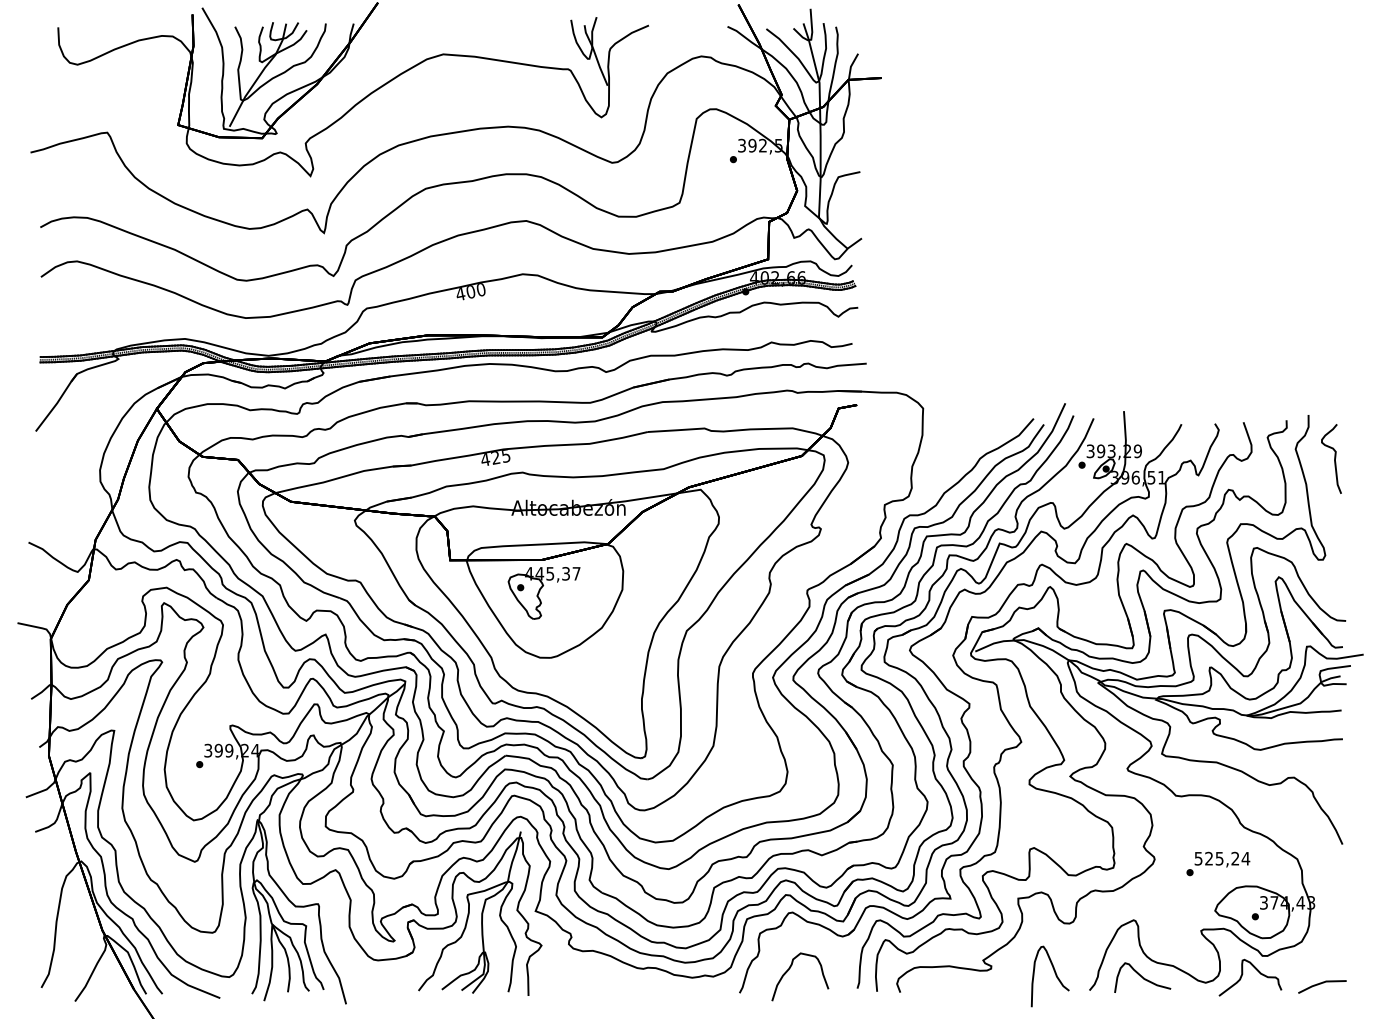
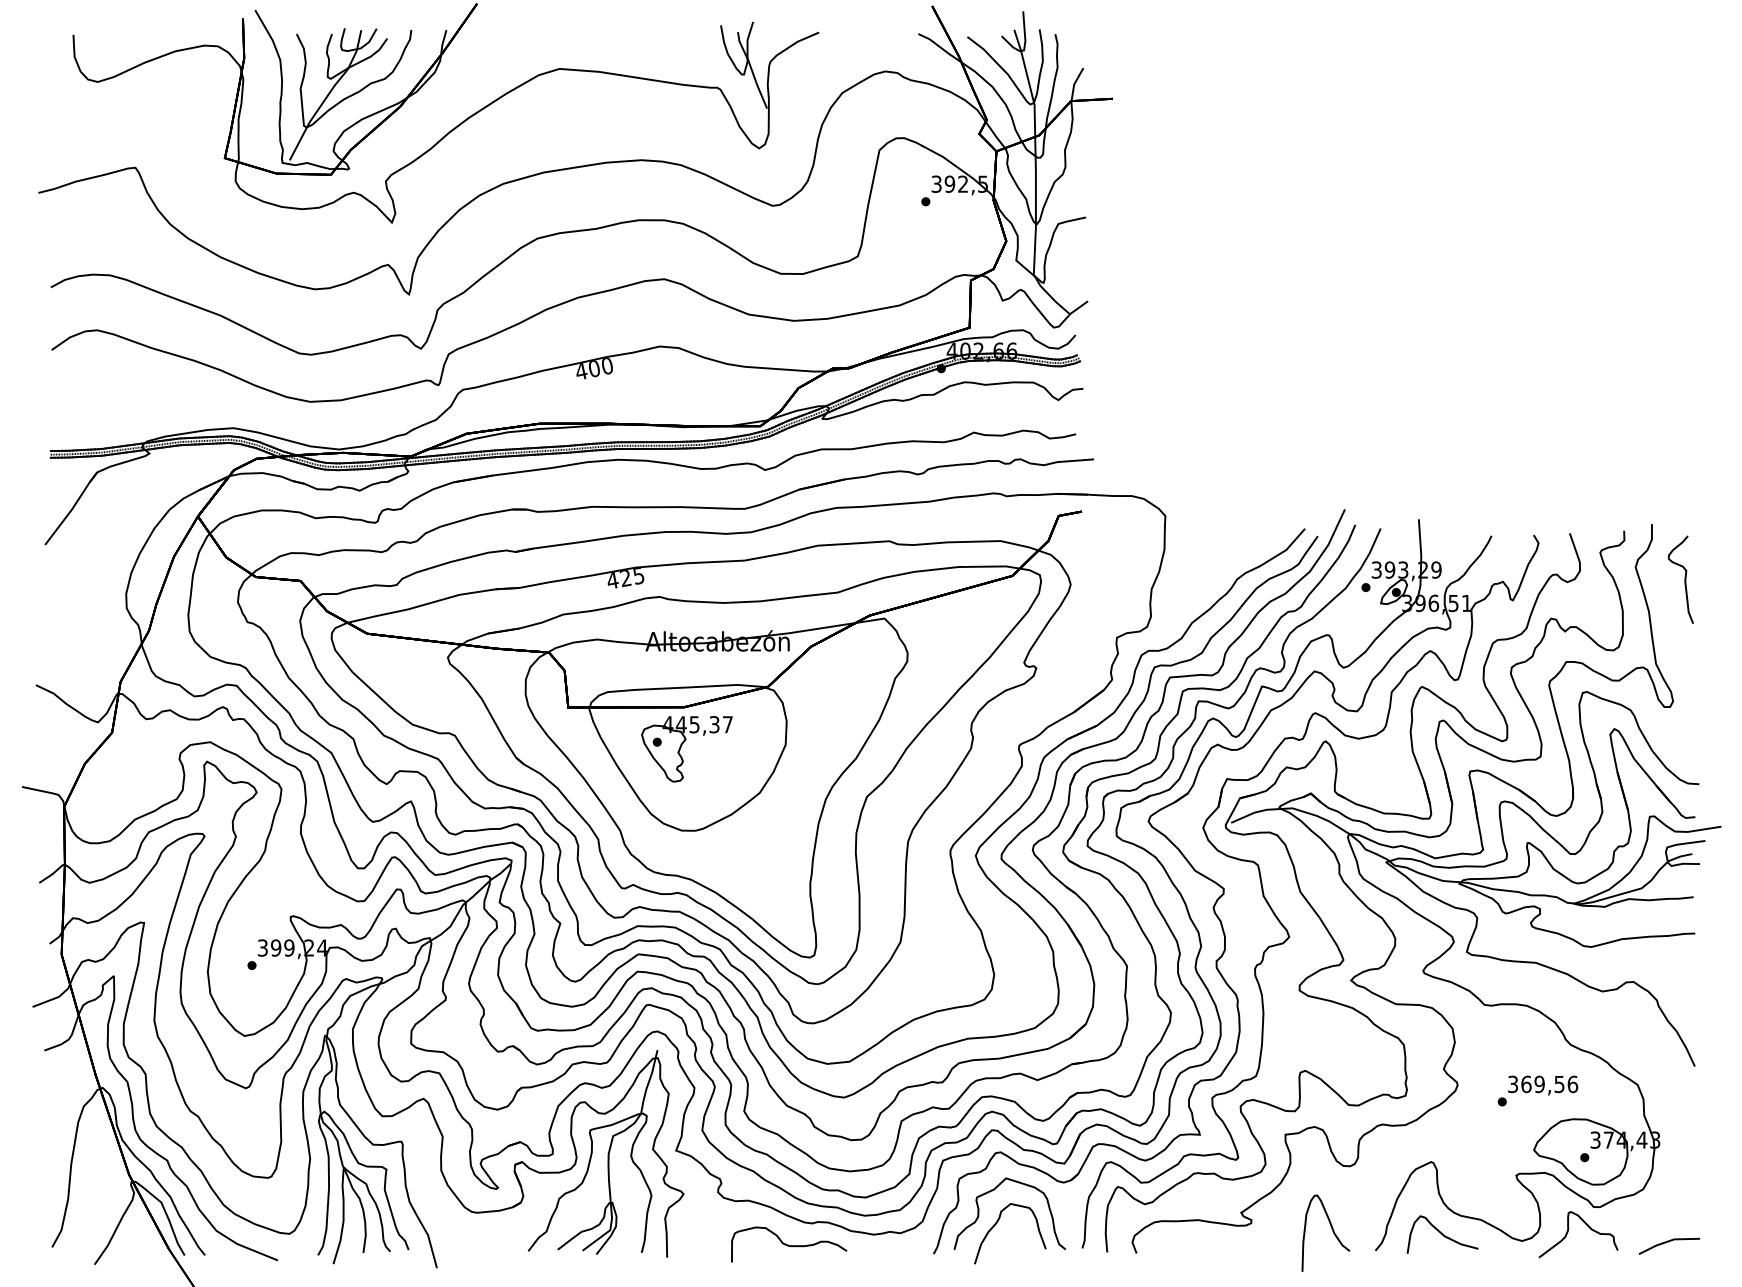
text: (1222, 858) -> (1543, 1084), 525,24 -> 369,56
curve: (787, 942) -> (994, 1190), added
curve: (624, 985) -> (788, 1244), added

